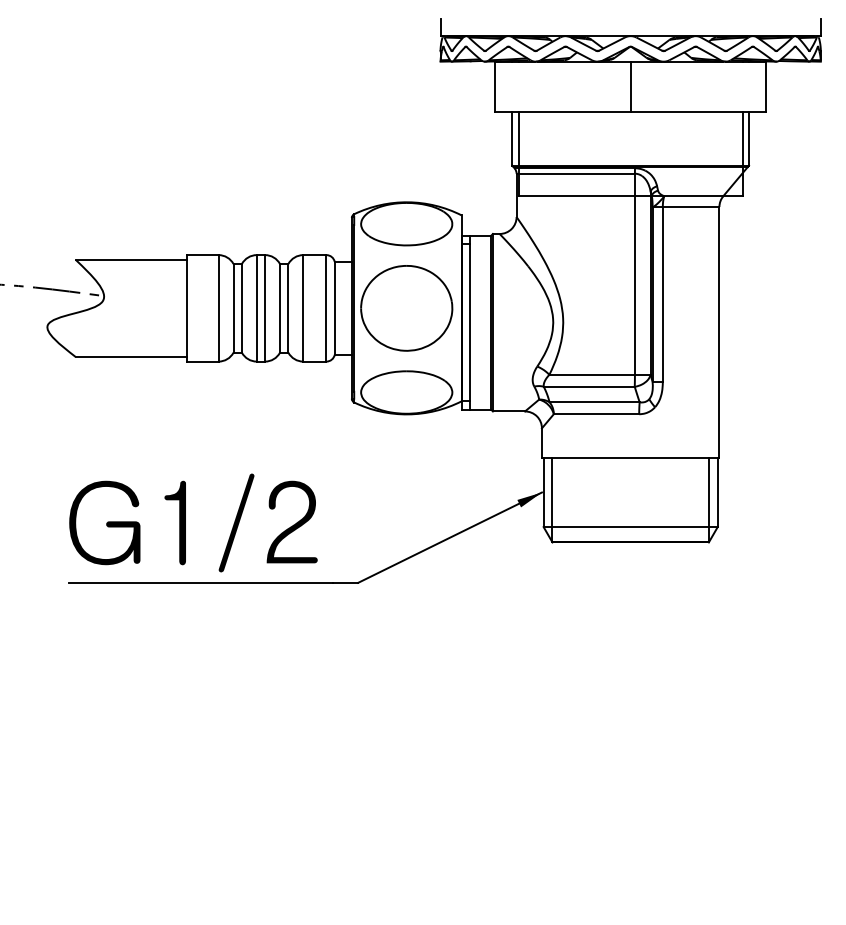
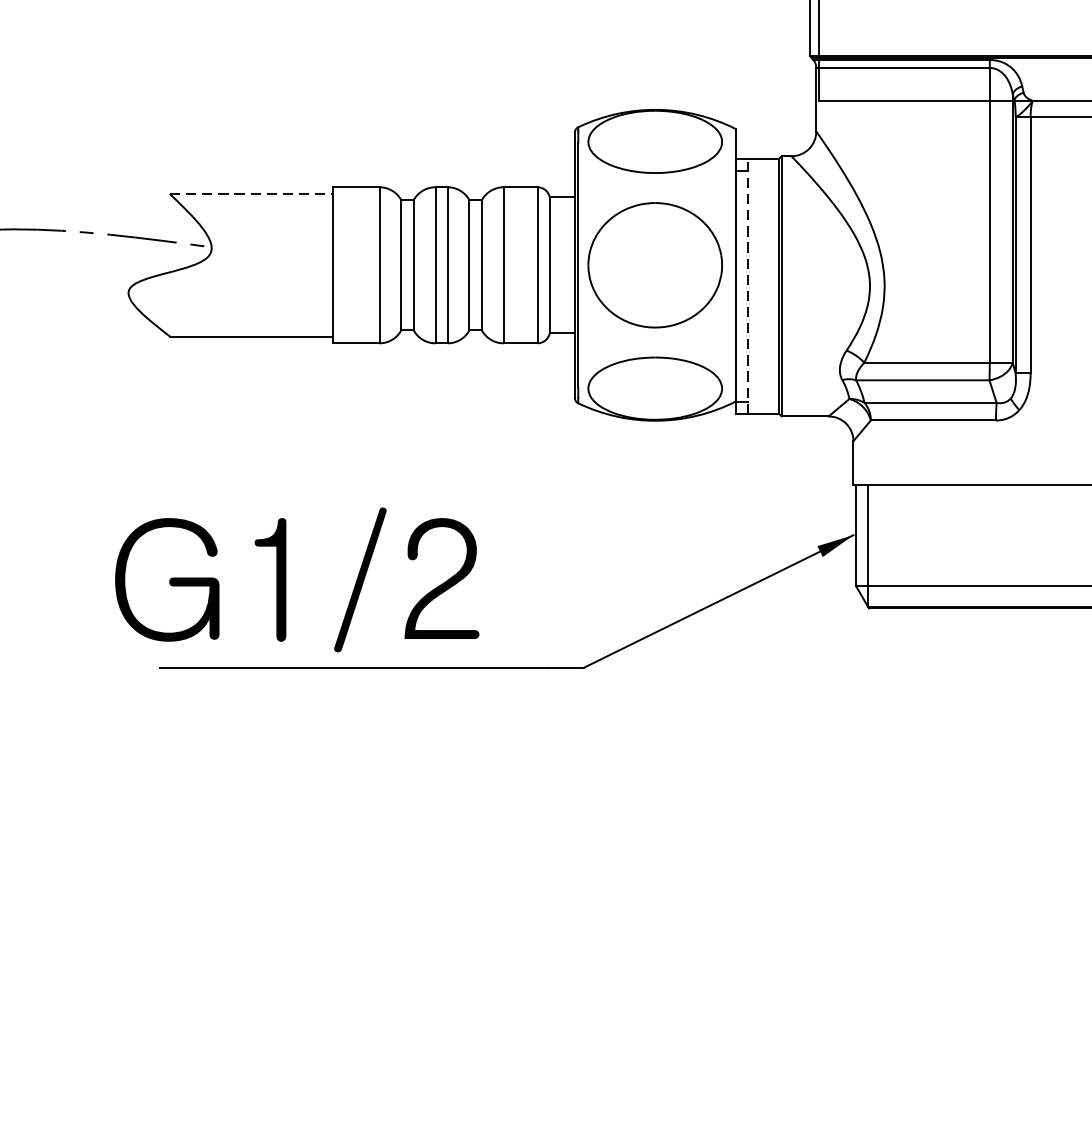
line: (131, 259) -> (251, 193), solid -> dashed
line: (470, 322) -> (748, 286), solid -> dashed
text: (193, 522) -> (297, 579), moved

